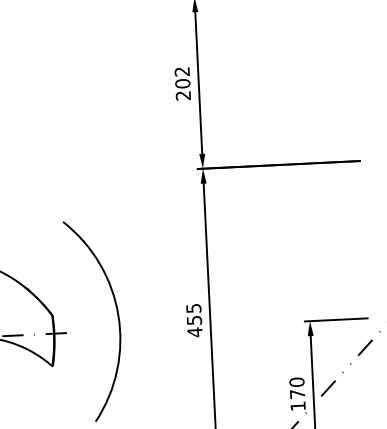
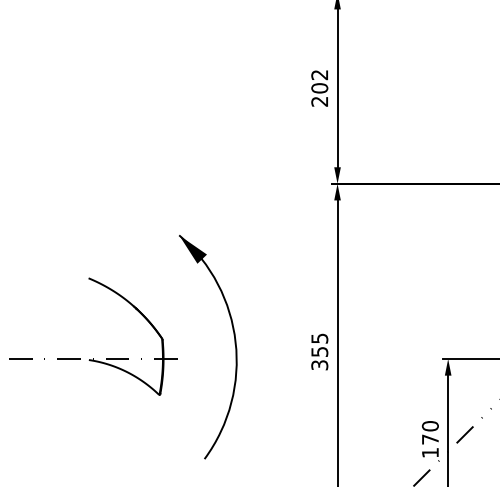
fill: (76, 234) -> (193, 249), added
text: (194, 331) -> (319, 364), 455 -> 355

